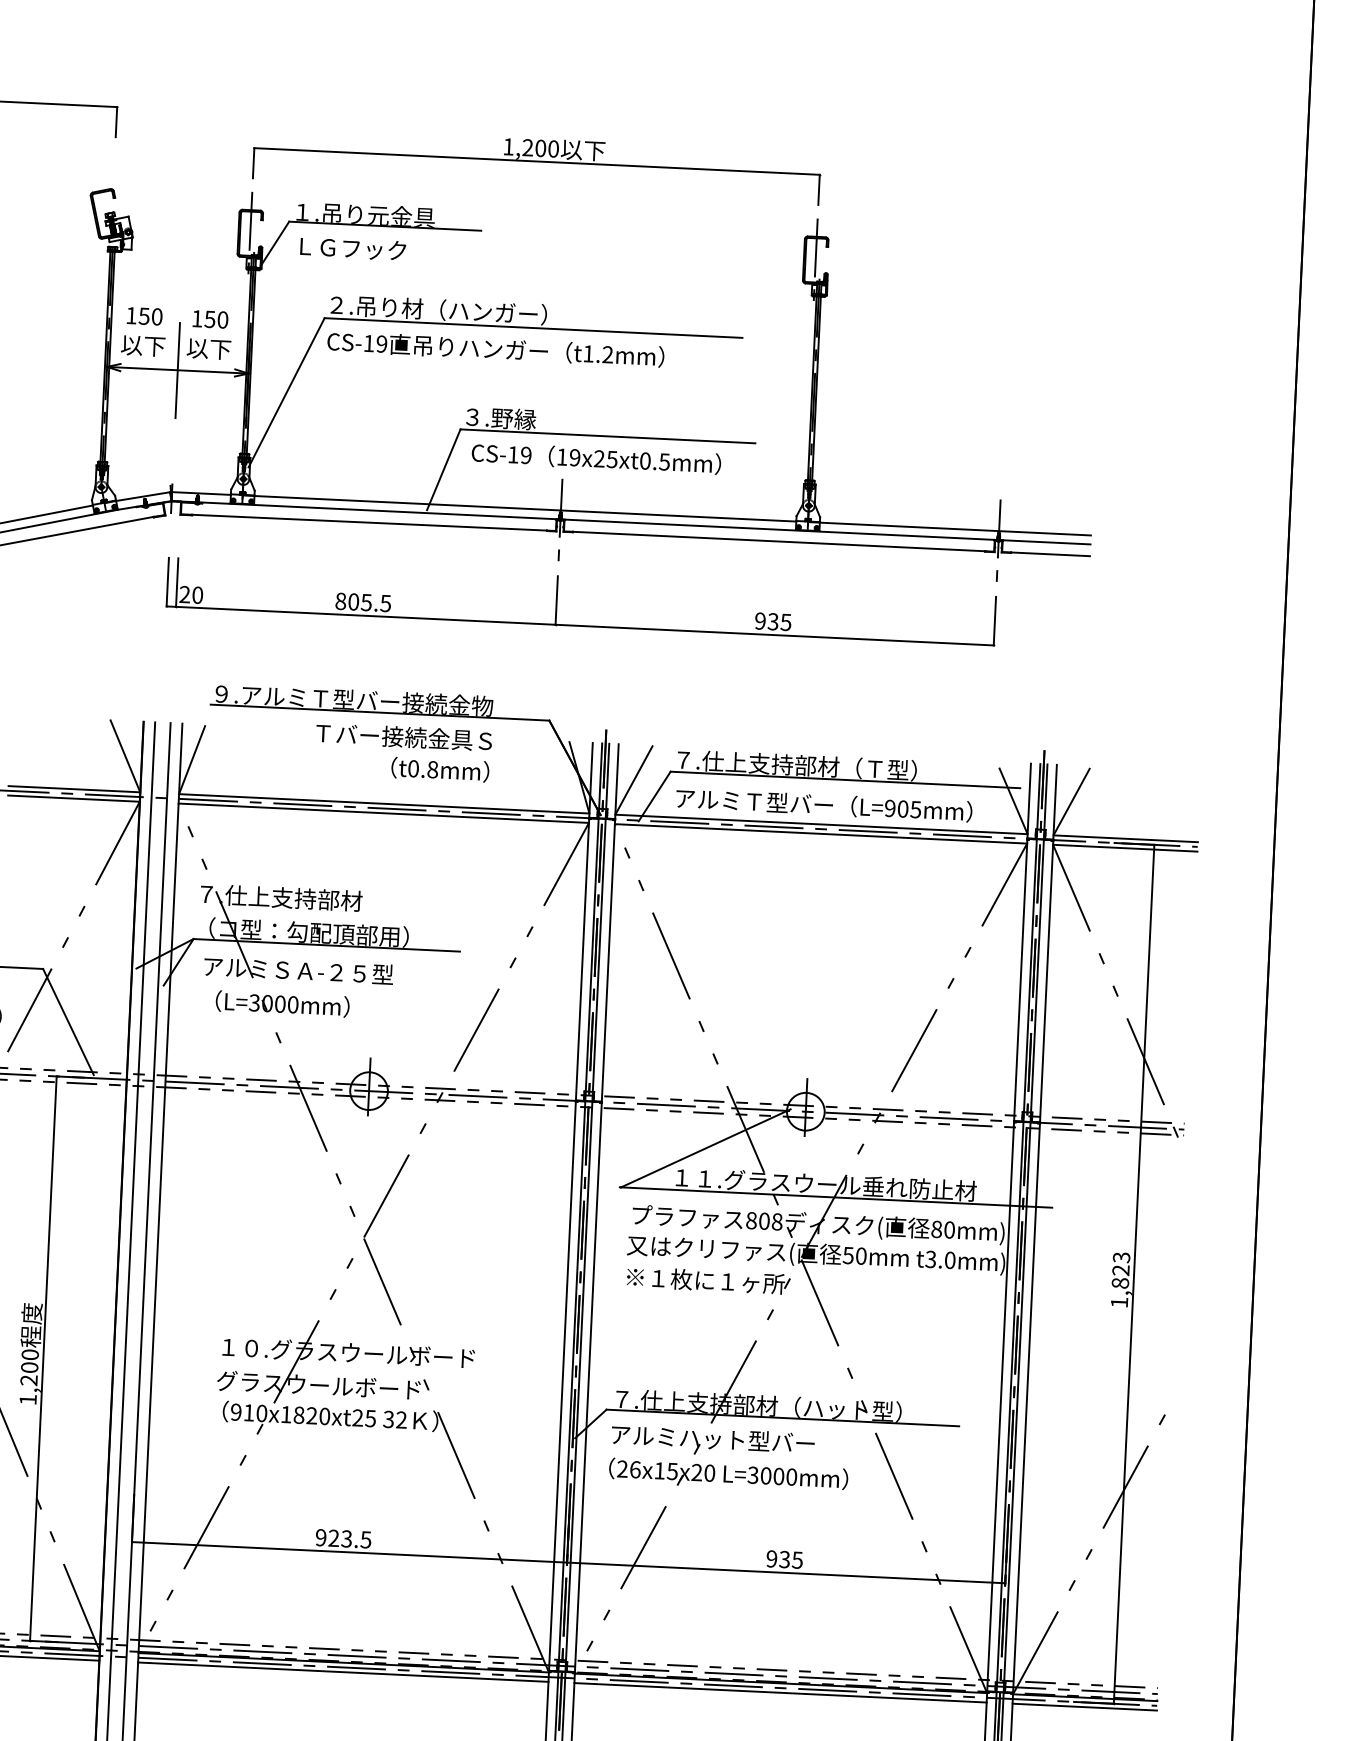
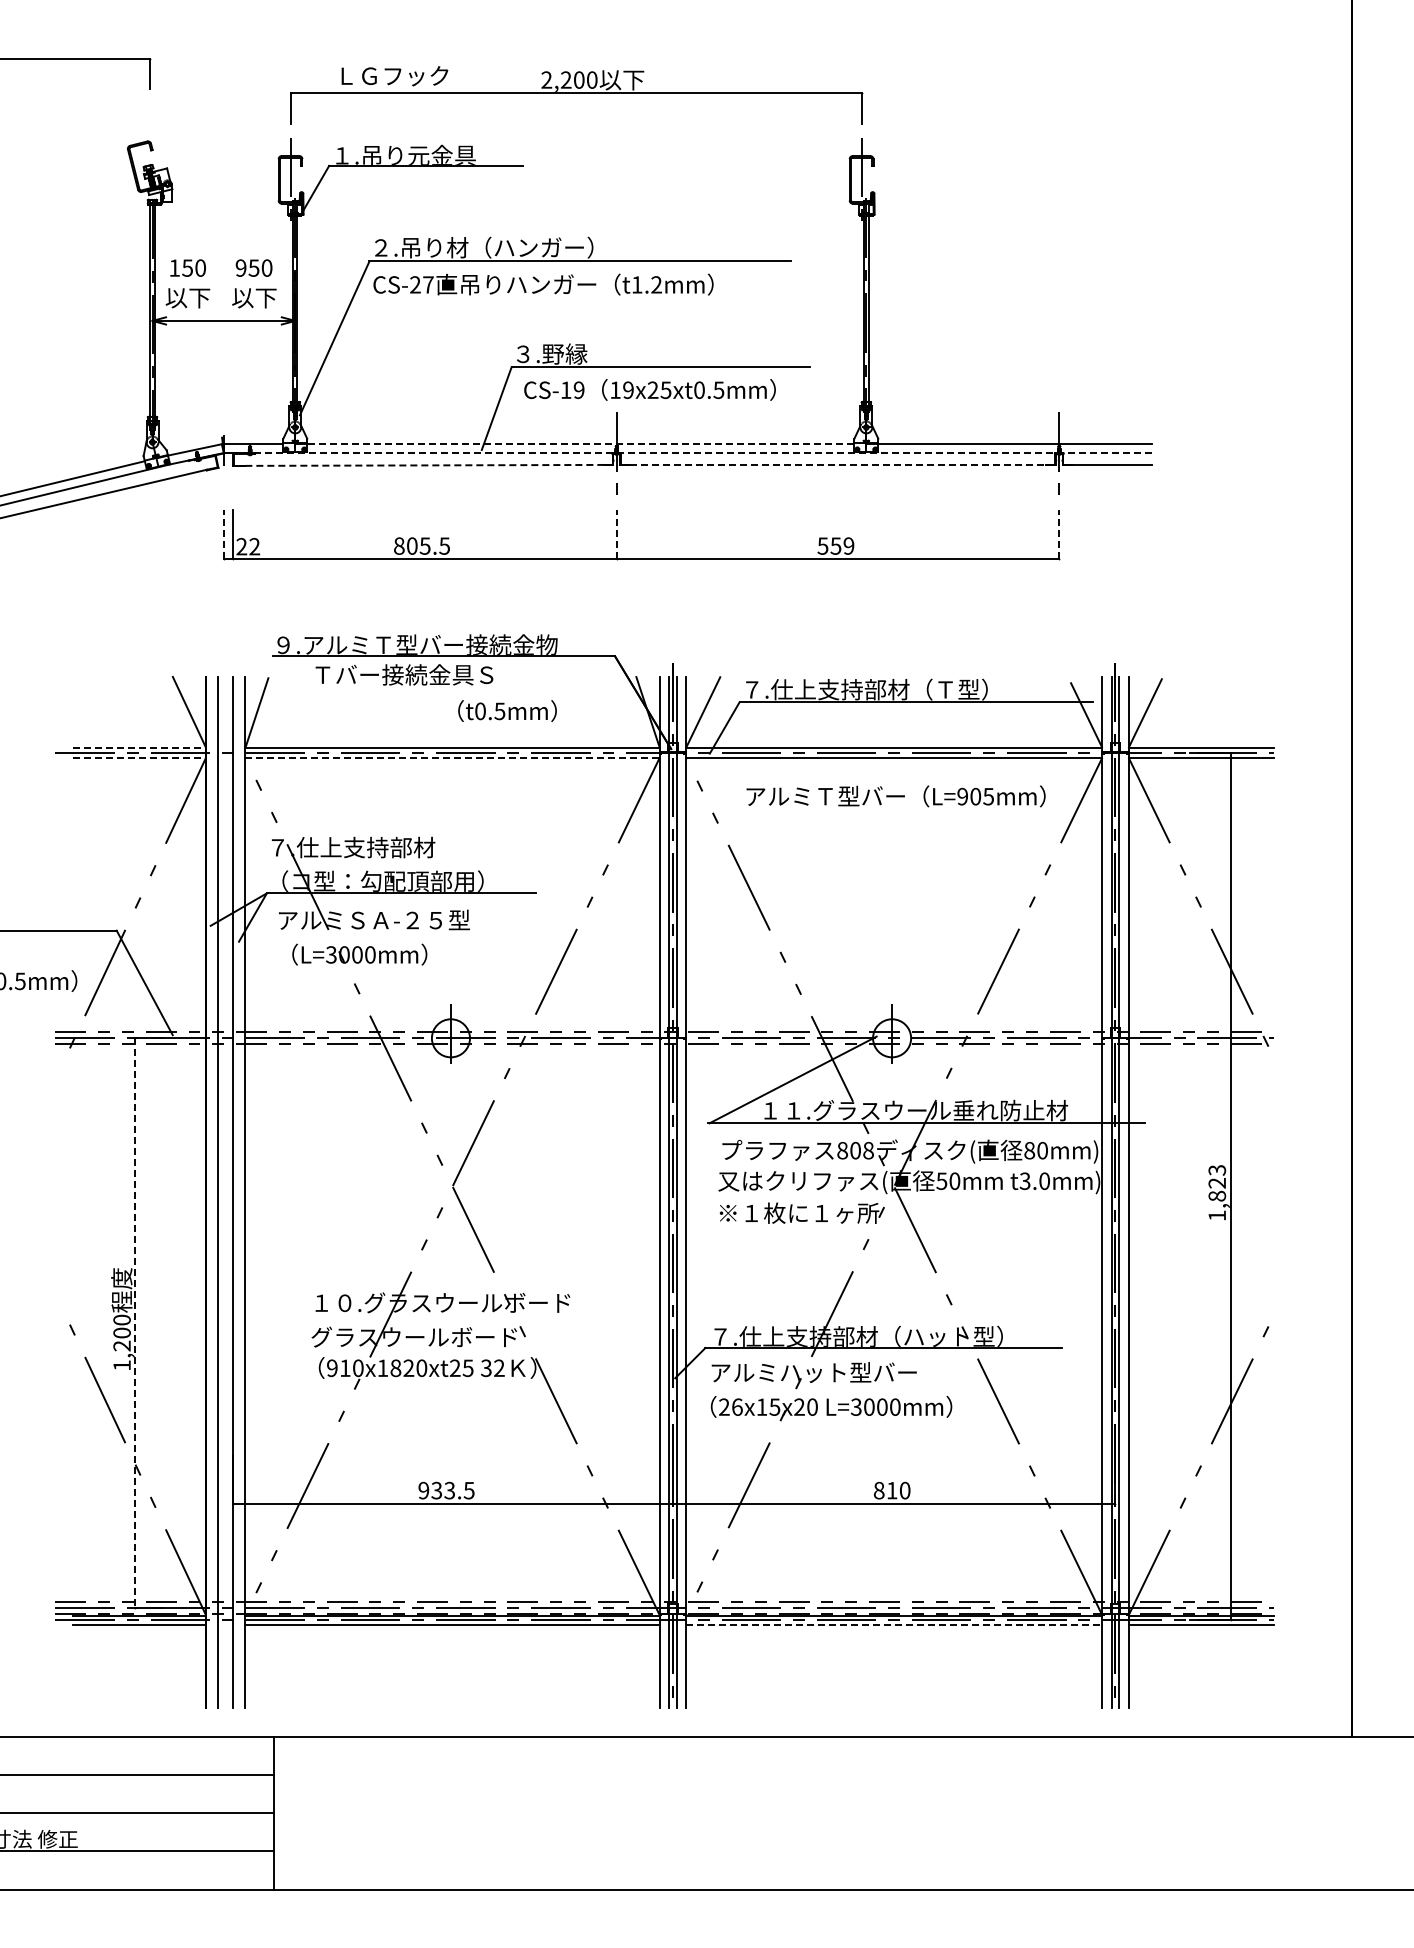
text: (508, 146) -> (546, 79), 1,200 -> 2,200
text: (352, 249) -> (394, 76), moved
text: (196, 318) -> (240, 267), 150 -> 950
text: (375, 343) -> (421, 284), CS-19 -> CS-27
line: (177, 370) -> (223, 321), removed
line: (525, 509) -> (580, 444), solid -> dashed
line: (370, 522) -> (425, 465), solid -> dashed
line: (630, 523) -> (687, 453), solid -> dashed
line: (779, 541) -> (838, 464), solid -> dashed
line: (167, 581) -> (223, 534), solid -> dashed
text: (197, 595) -> (254, 546), 20 -> 22
line: (556, 600) -> (616, 534), solid -> dashed
line: (995, 620) -> (1059, 534), solid -> dashed
text: (772, 621) -> (835, 545), 935 -> 559
text: (404, 736) -> (404, 674), moved
text: (432, 769) -> (499, 711), t0.8mm -> t0.5mm
line: (75, 789) -> (140, 748), solid -> dashed
line: (74, 798) -> (140, 757), solid -> dashed
text: (823, 805) -> (895, 796), moved
line: (384, 813) -> (453, 757), solid -> dashed
line: (43, 1358) -> (135, 1323), solid -> dashed
text: (333, 1538) -> (436, 1490), 923.5 -> 933.5
text: (784, 1559) -> (891, 1490), 935 -> 810
line: (780, 1693) -> (894, 1625), solid -> dashed

